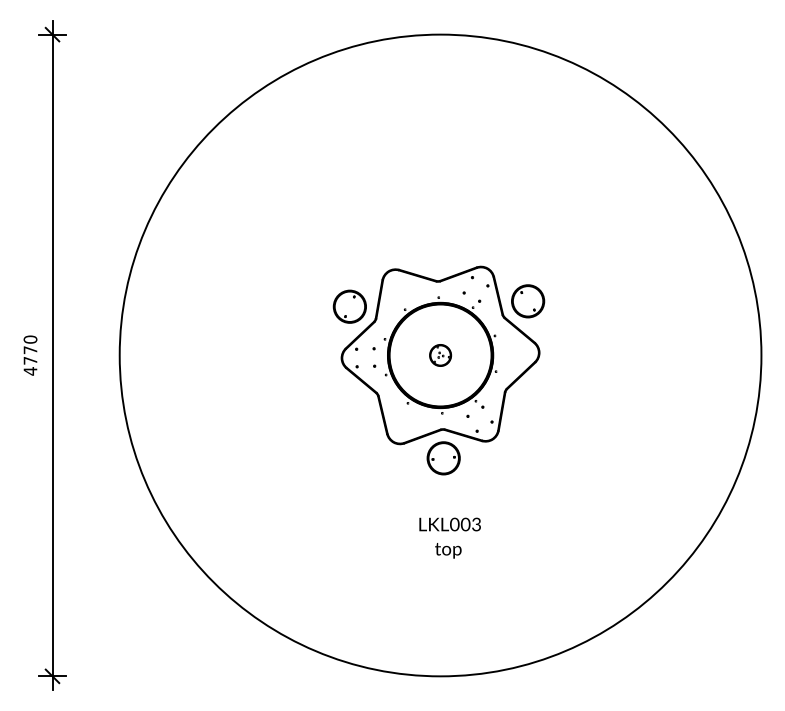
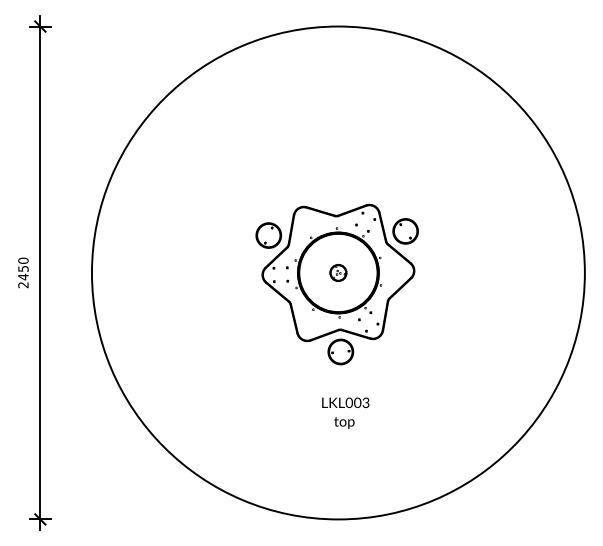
text: (30, 360) -> (23, 276), 4770 -> 2450

